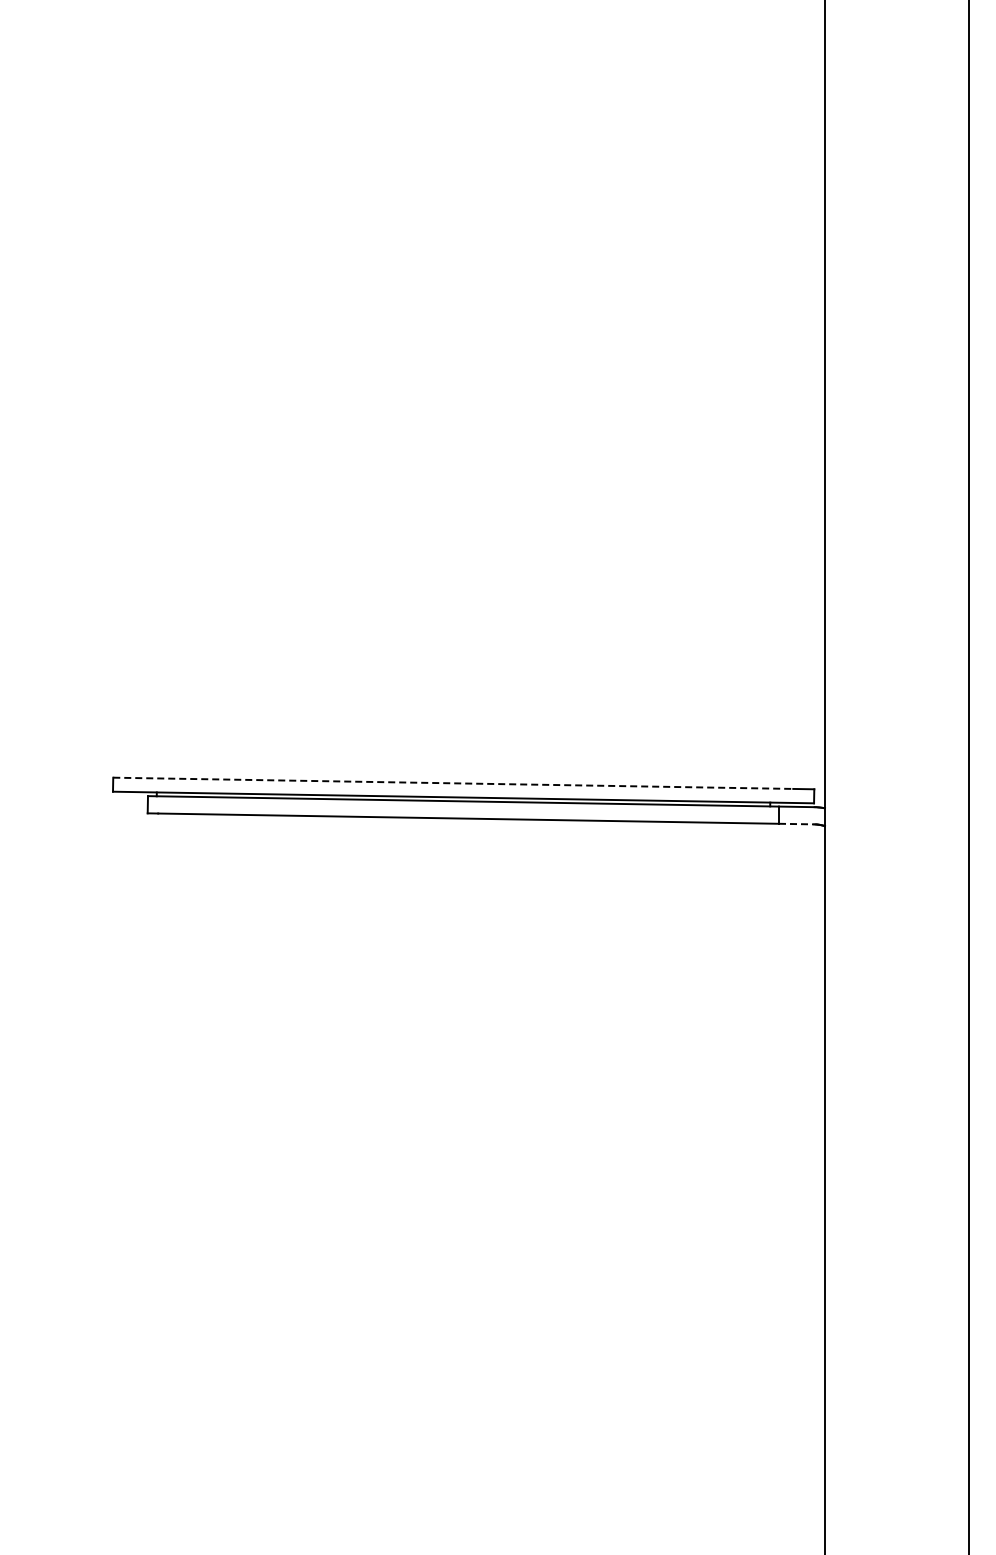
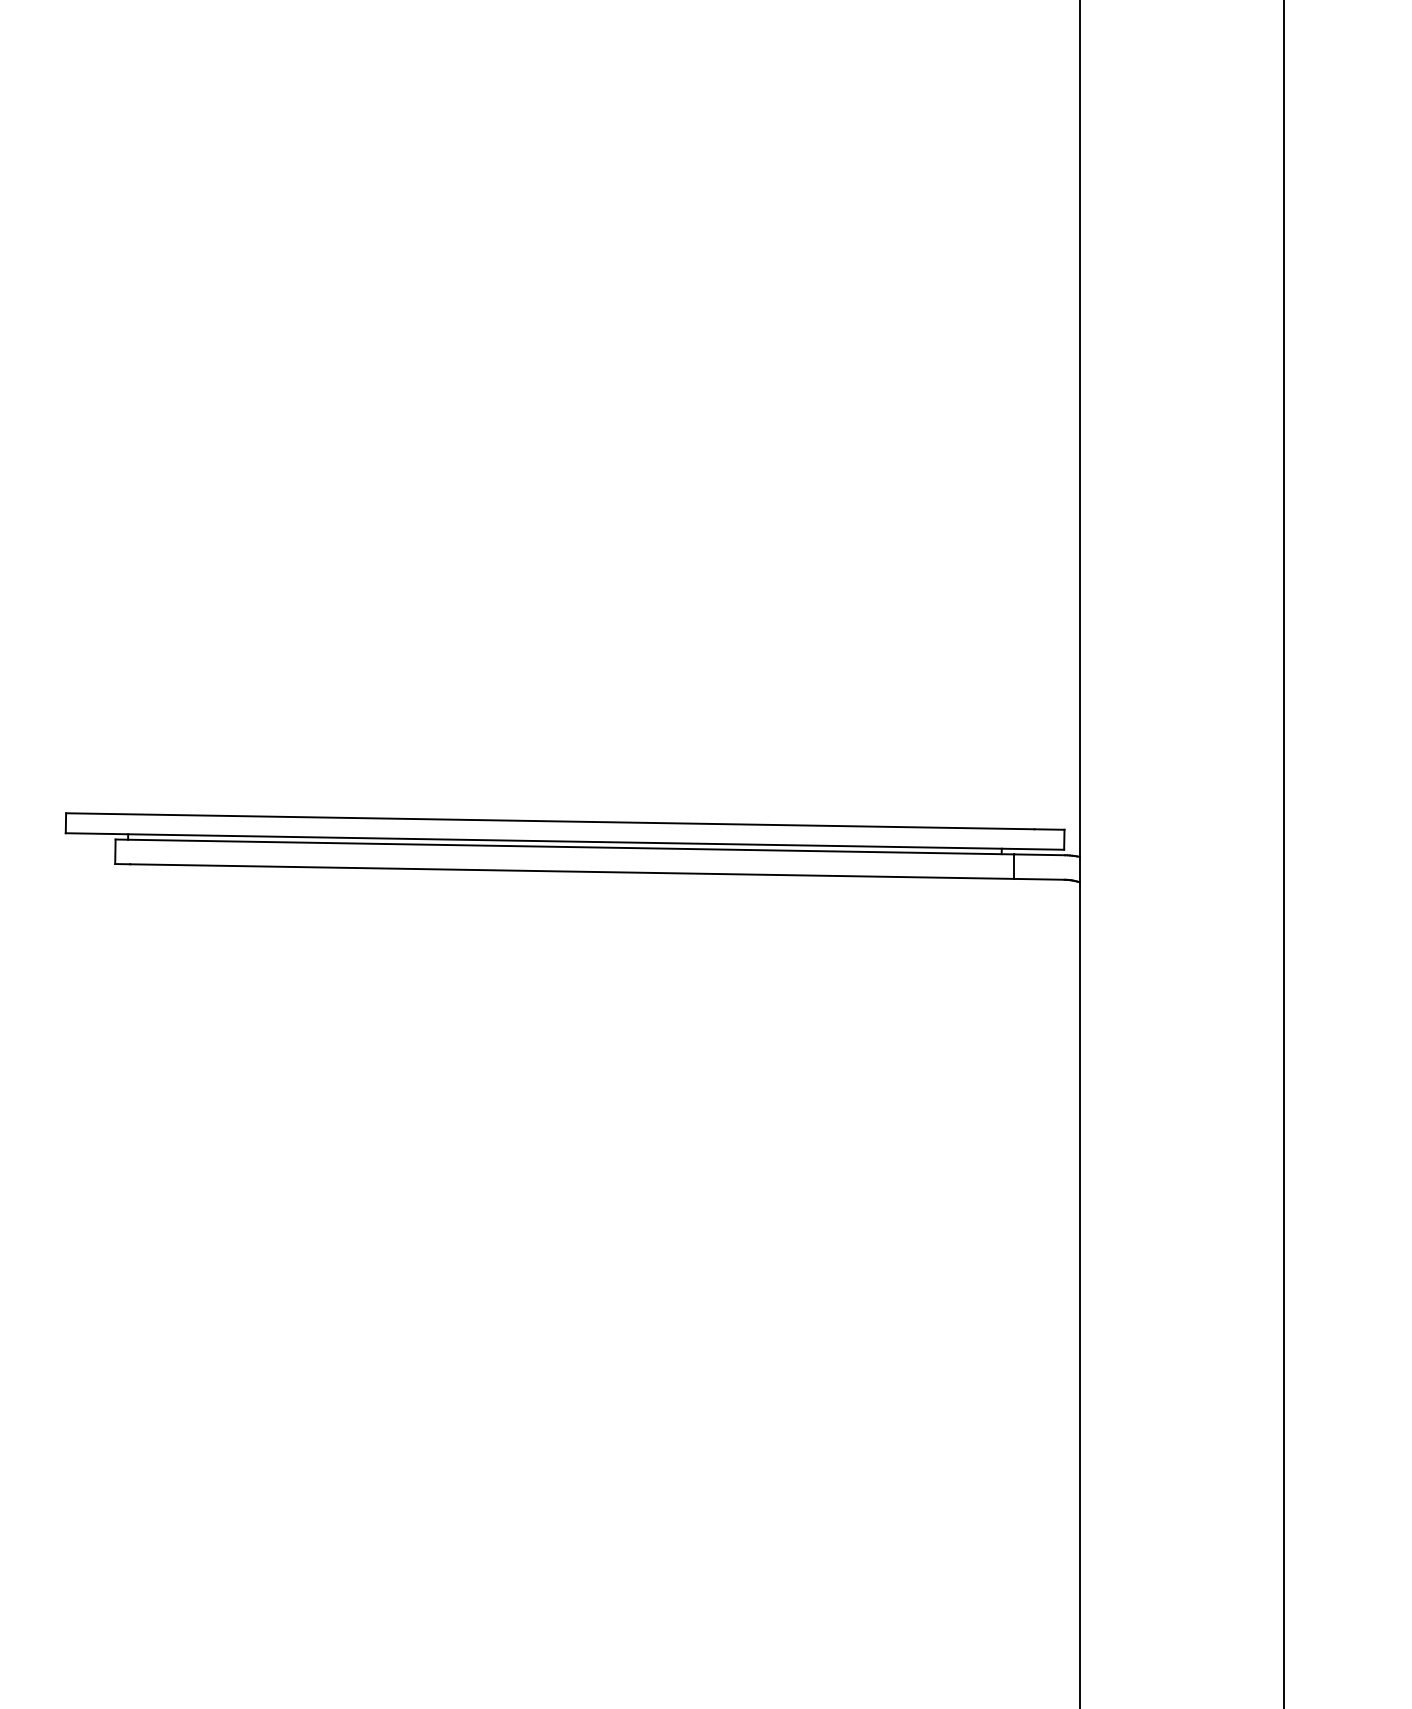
line: (453, 783) -> (550, 821), dashed -> solid
line: (796, 824) -> (1039, 879), dashed -> solid

